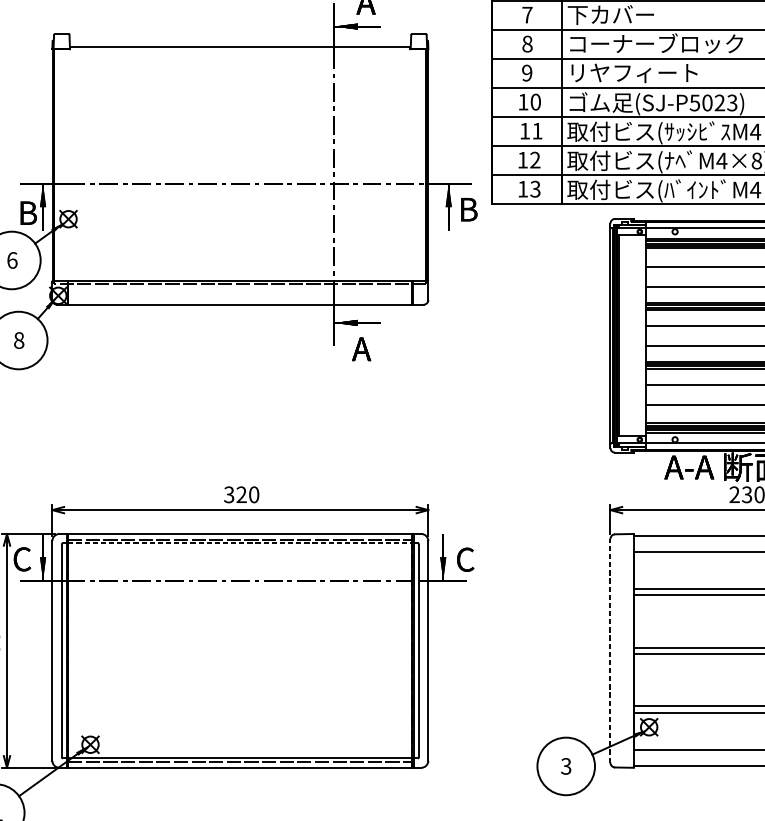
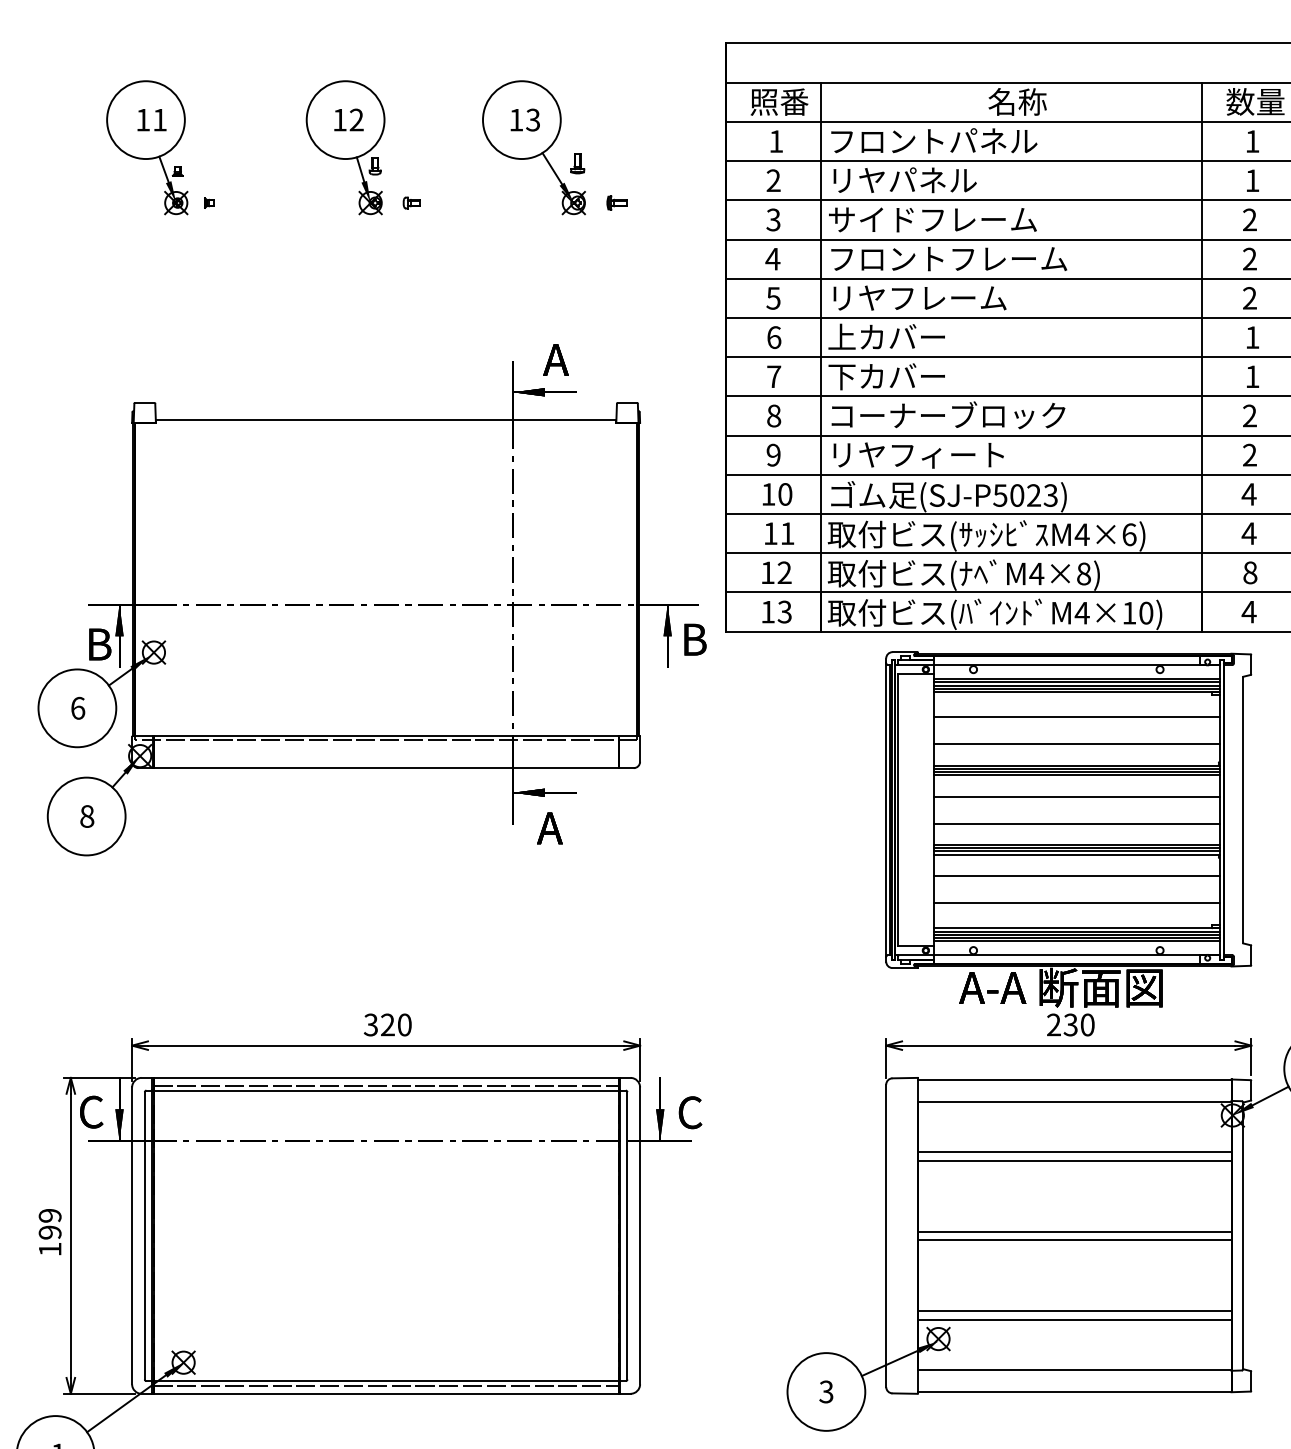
line: (240, 543) -> (386, 1090), dashed -> solid
line: (610, 650) -> (886, 1235), dashed -> solid

